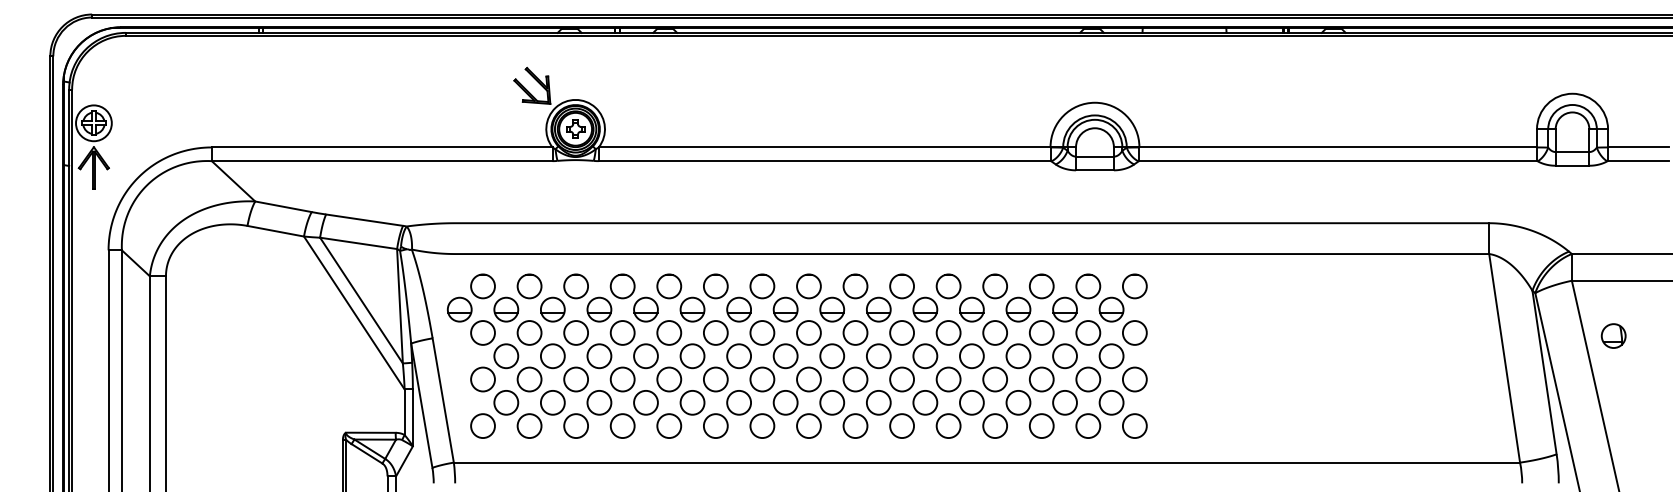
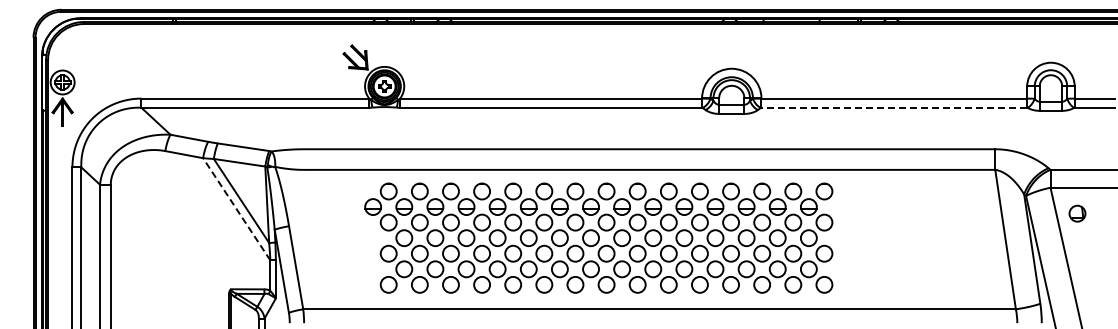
line: (1338, 160) -> (894, 107), solid -> dashed
line: (354, 311) -> (236, 208), solid -> dashed
part: (1613, 335) -> (1077, 213), moved
part: (796, 355) -> (598, 237), moved

